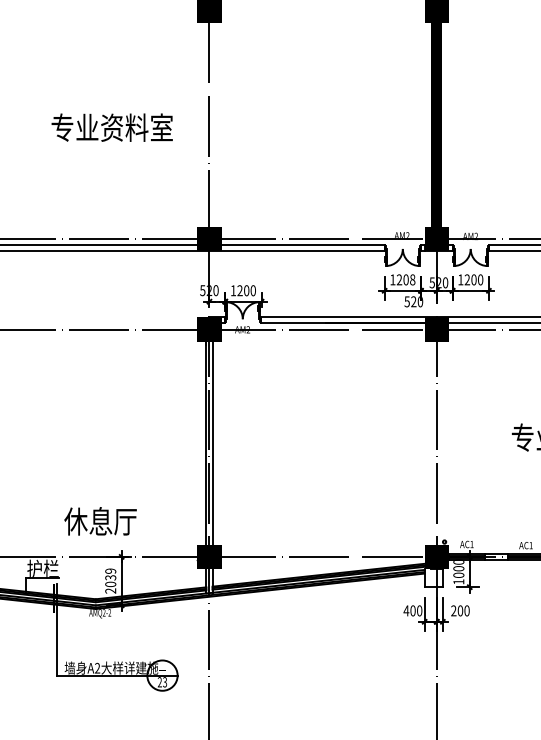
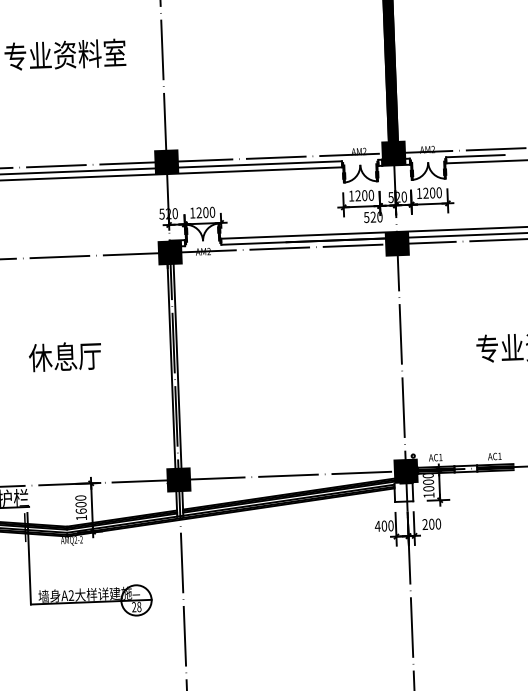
text: (412, 280) -> (371, 195), 1208 -> 1200
text: (100, 521) -> (65, 356), moved
text: (110, 580) -> (80, 507), 2039 -> 1600
text: (165, 681) -> (139, 606), 23 -> 28

